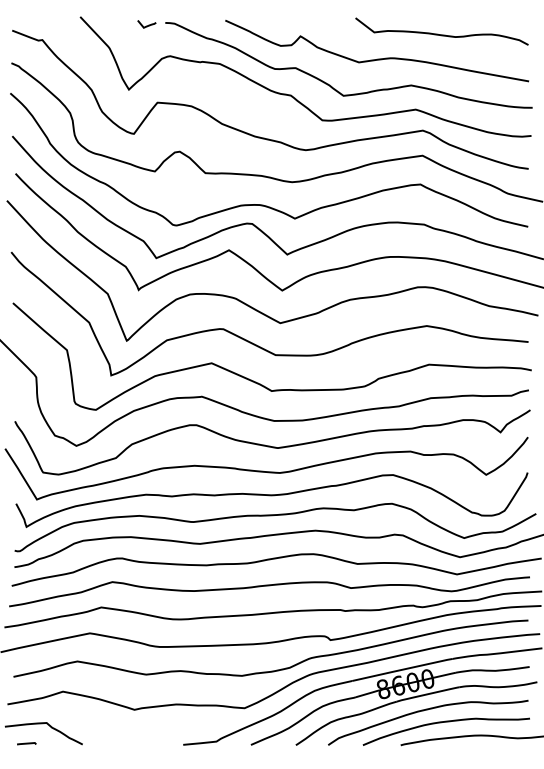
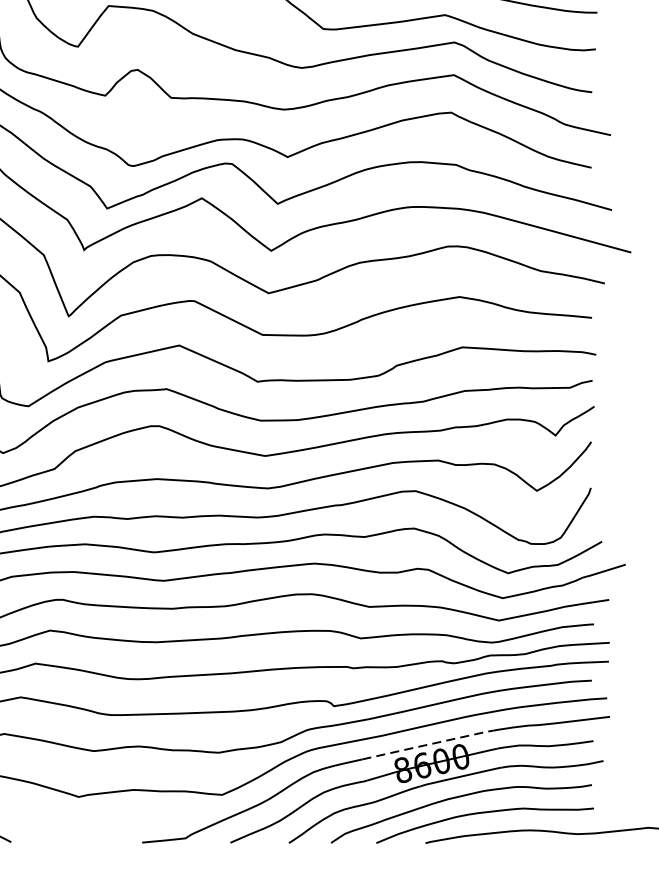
line: (402, 669) -> (427, 744), solid -> dashed

